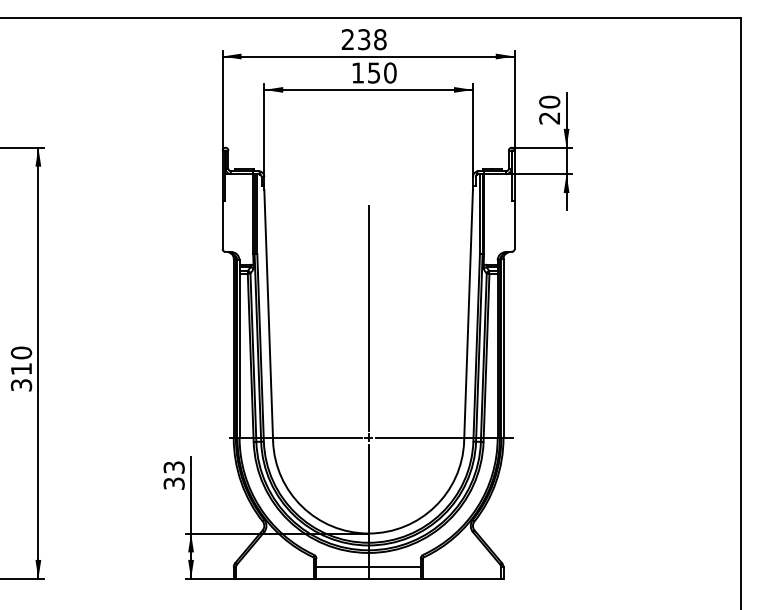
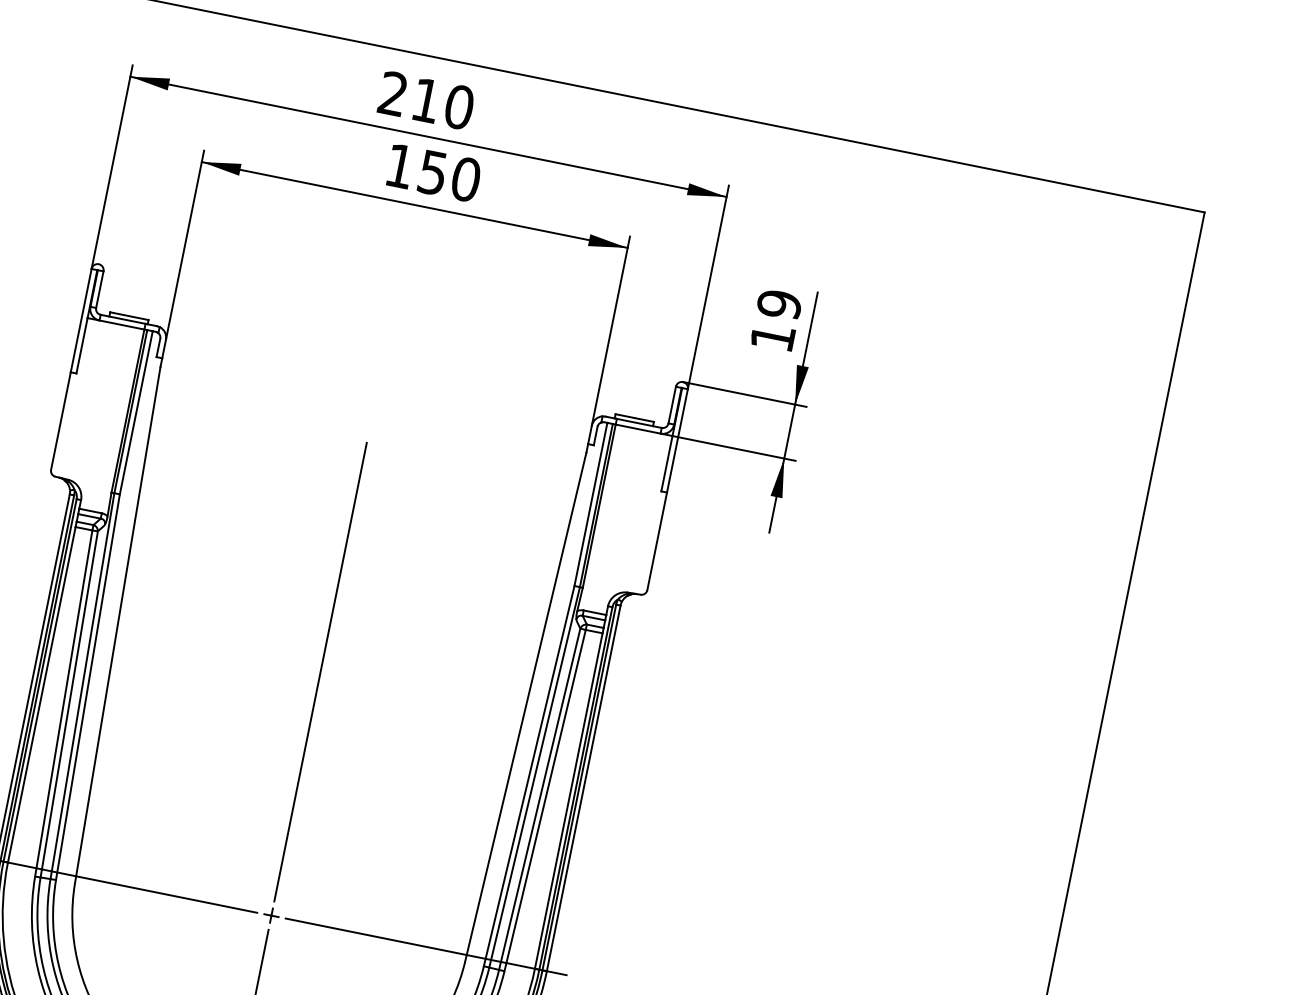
text: (372, 39) -> (443, 103), 238 -> 210
text: (549, 109) -> (776, 319), 20 -> 19

